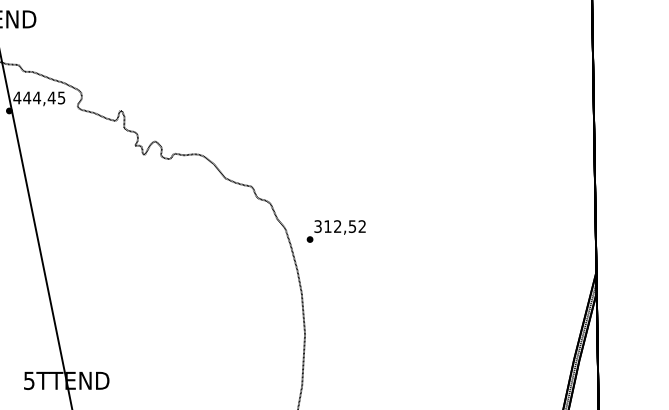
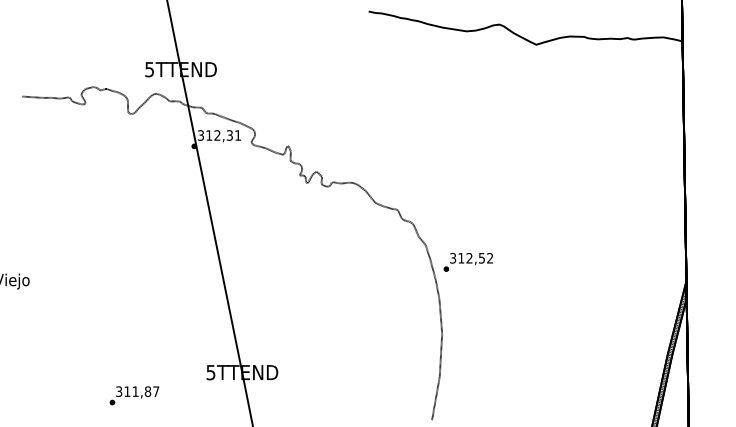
text: (39, 97) -> (219, 135), 444,45 -> 312,31
text: (335, 231) -> (467, 262), moved

